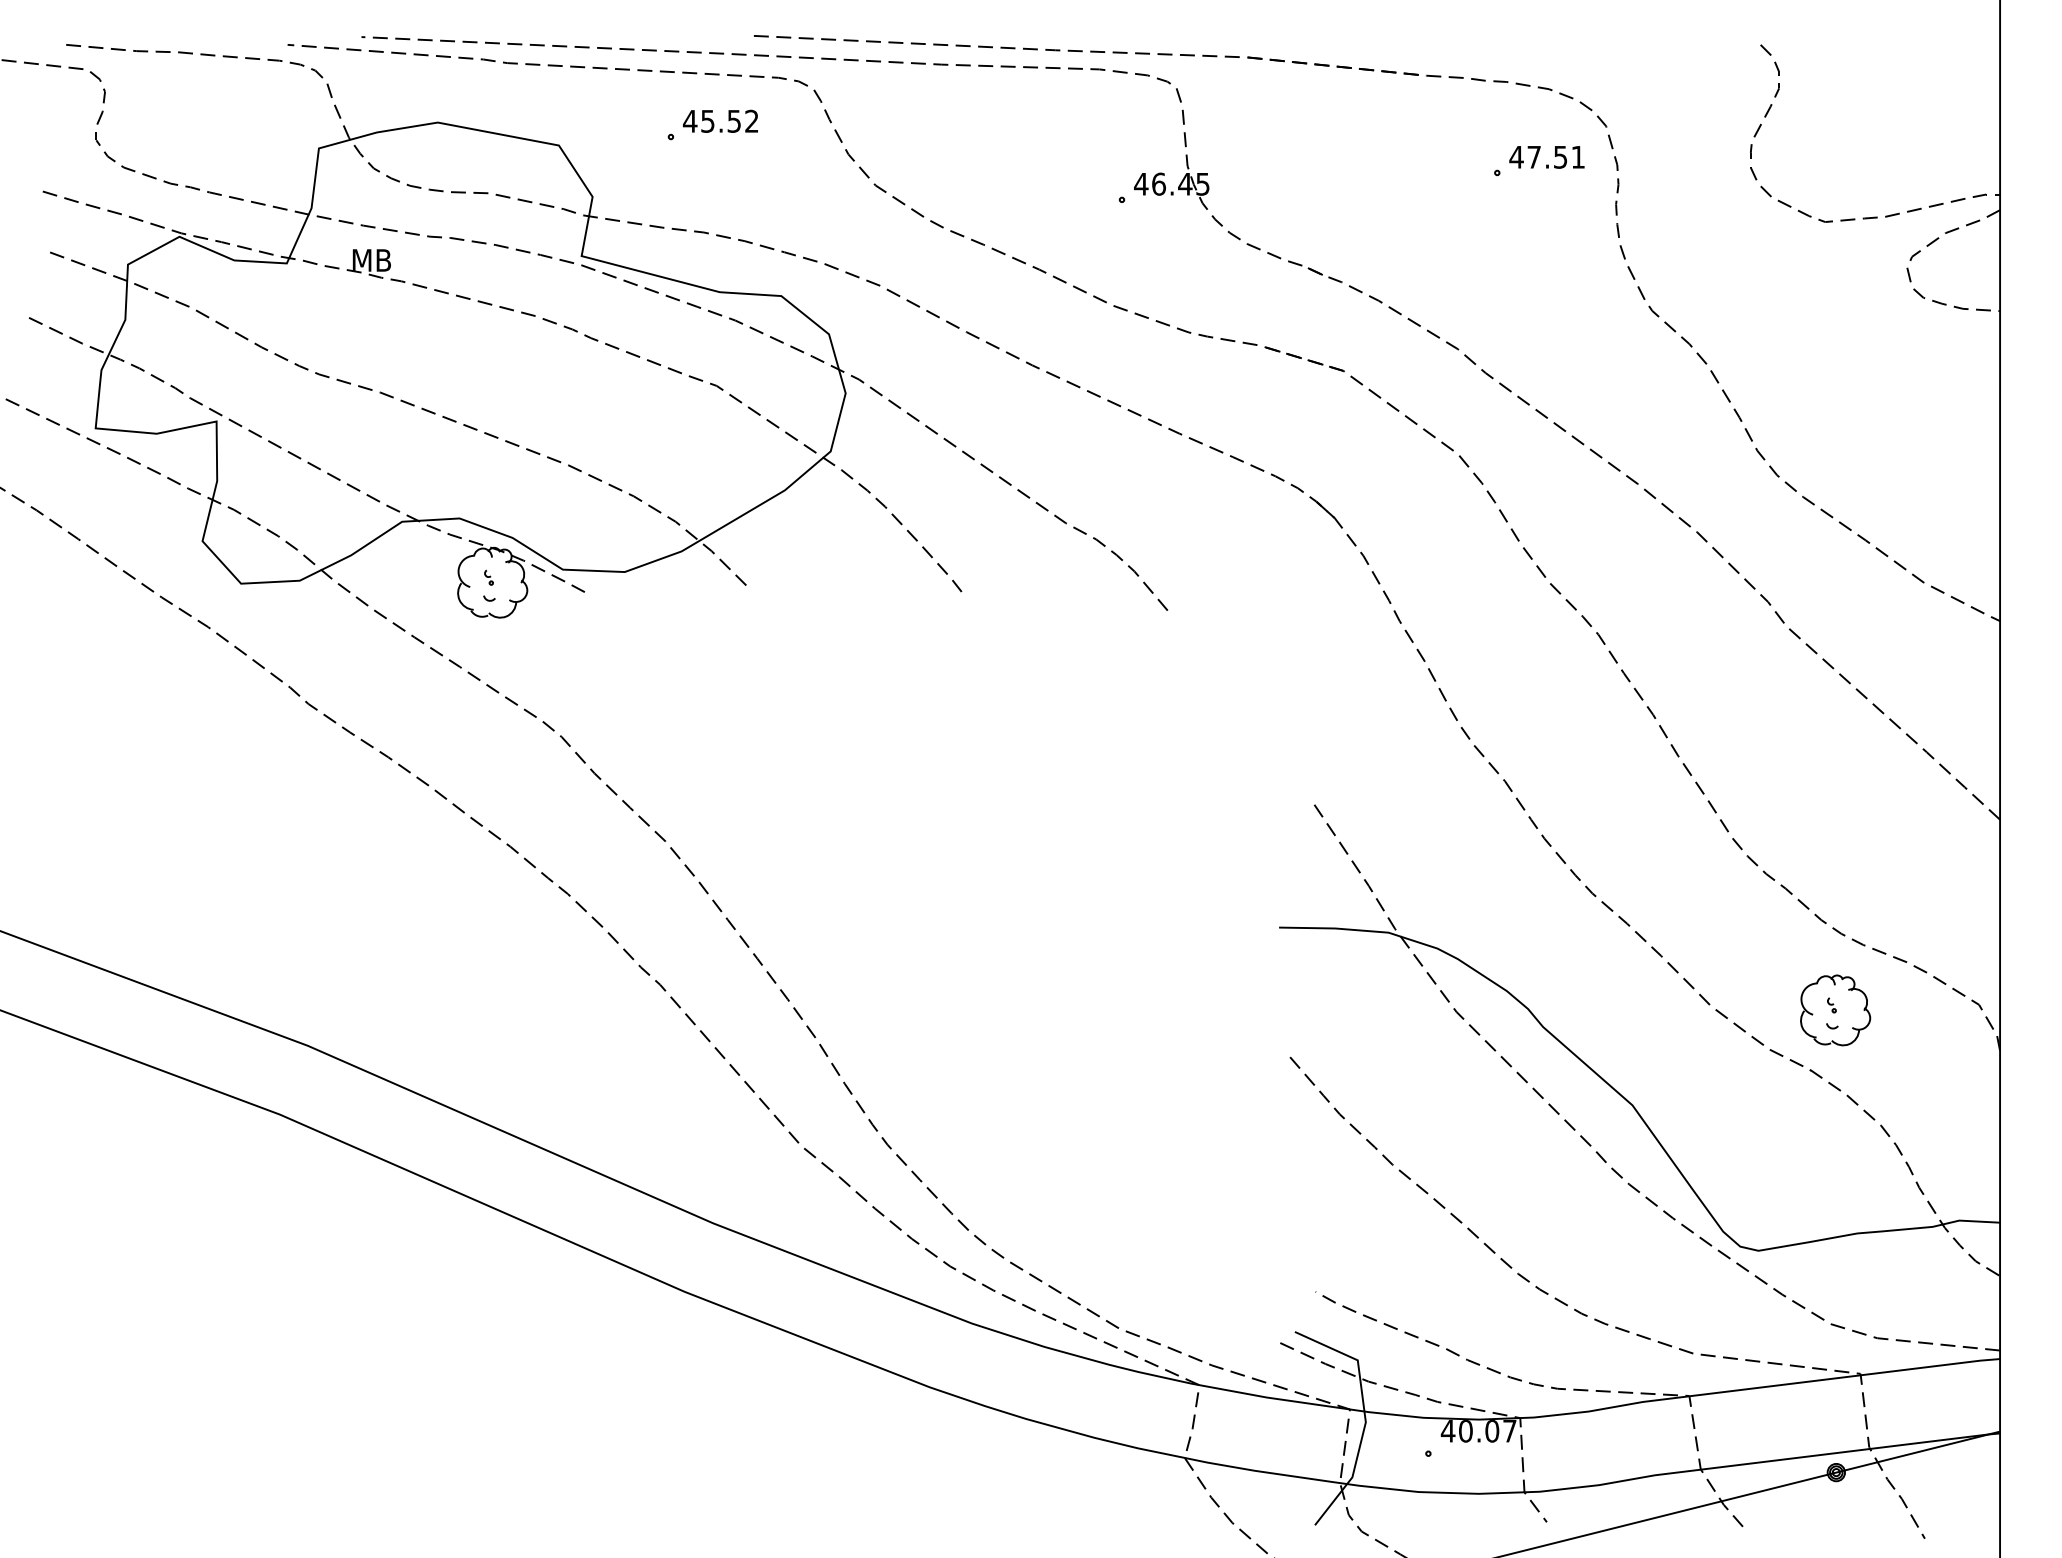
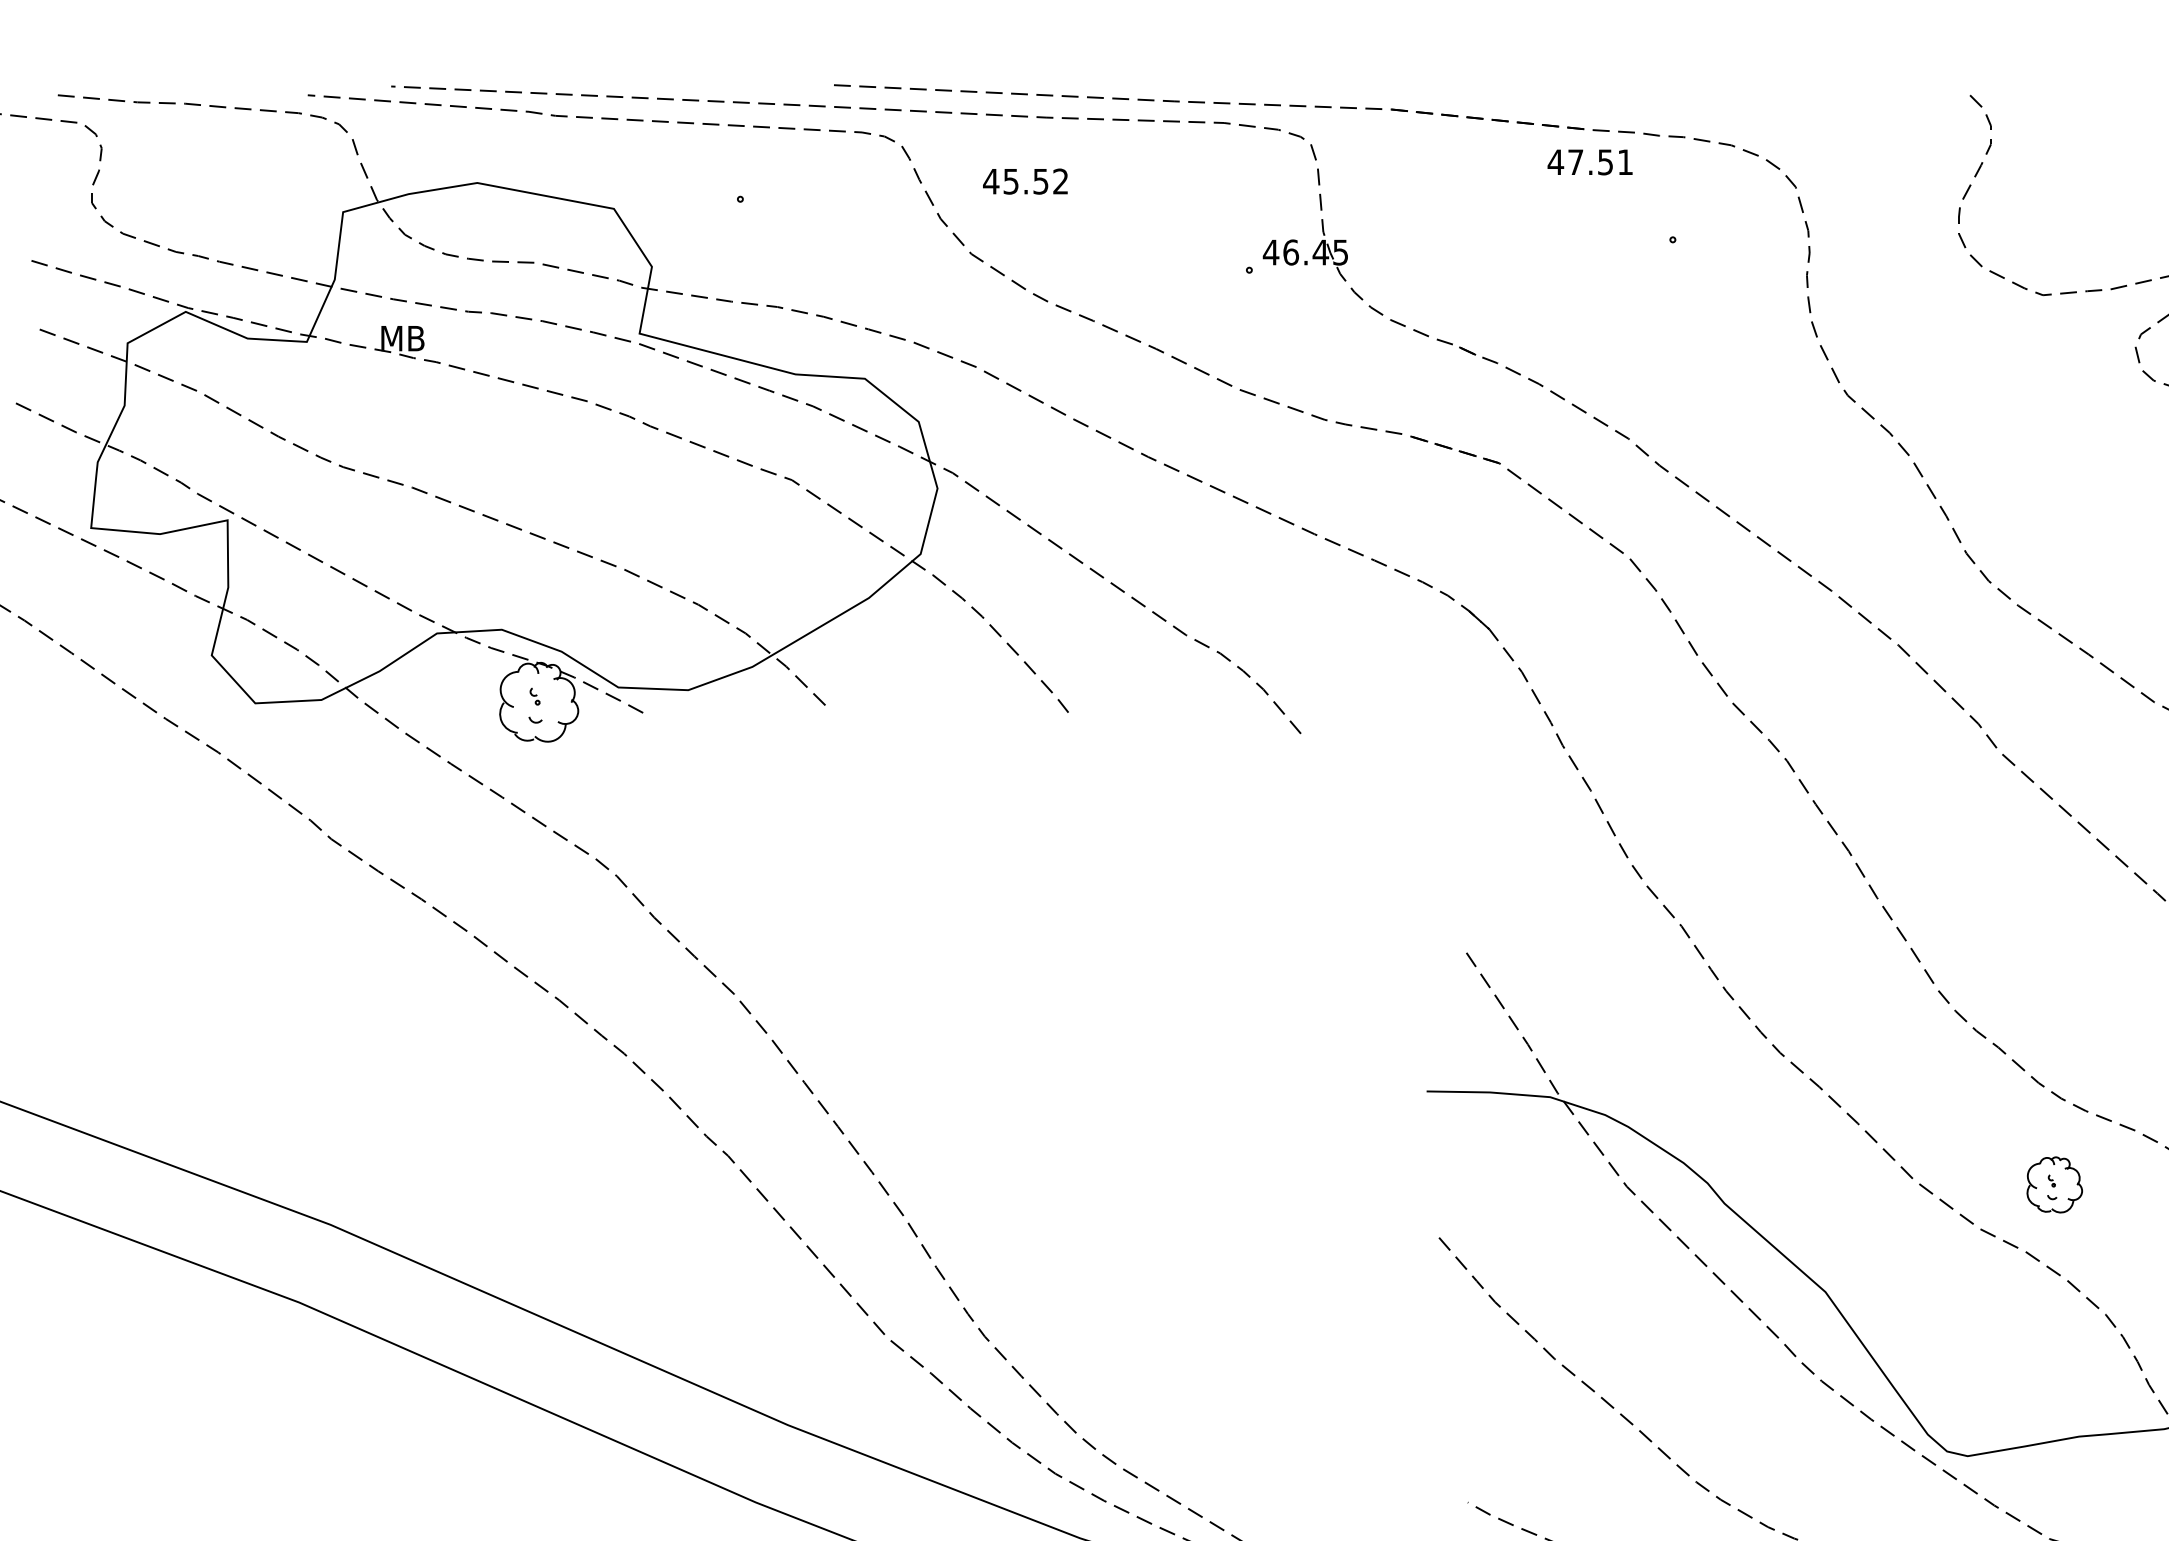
text: (720, 120) -> (1025, 180), moved
text: (1546, 157) -> (1589, 162), moved
part: (1835, 1010) -> (2054, 1184), size x0.7

